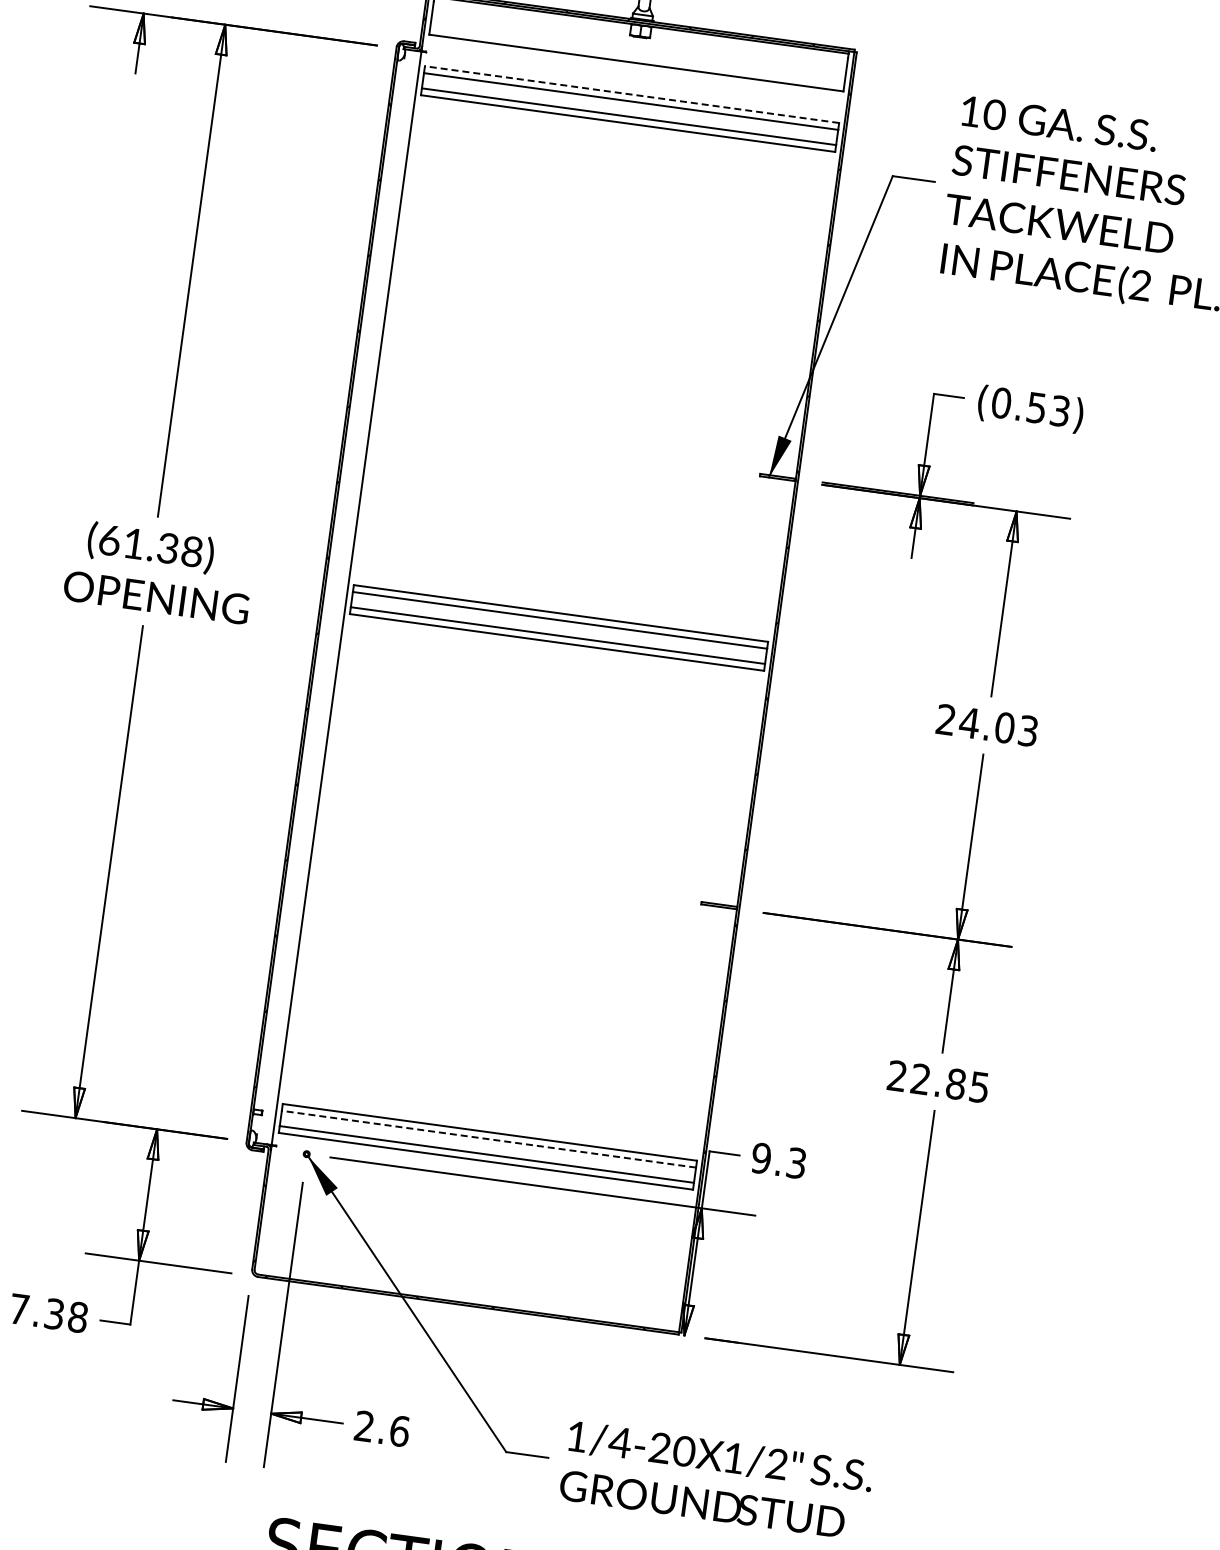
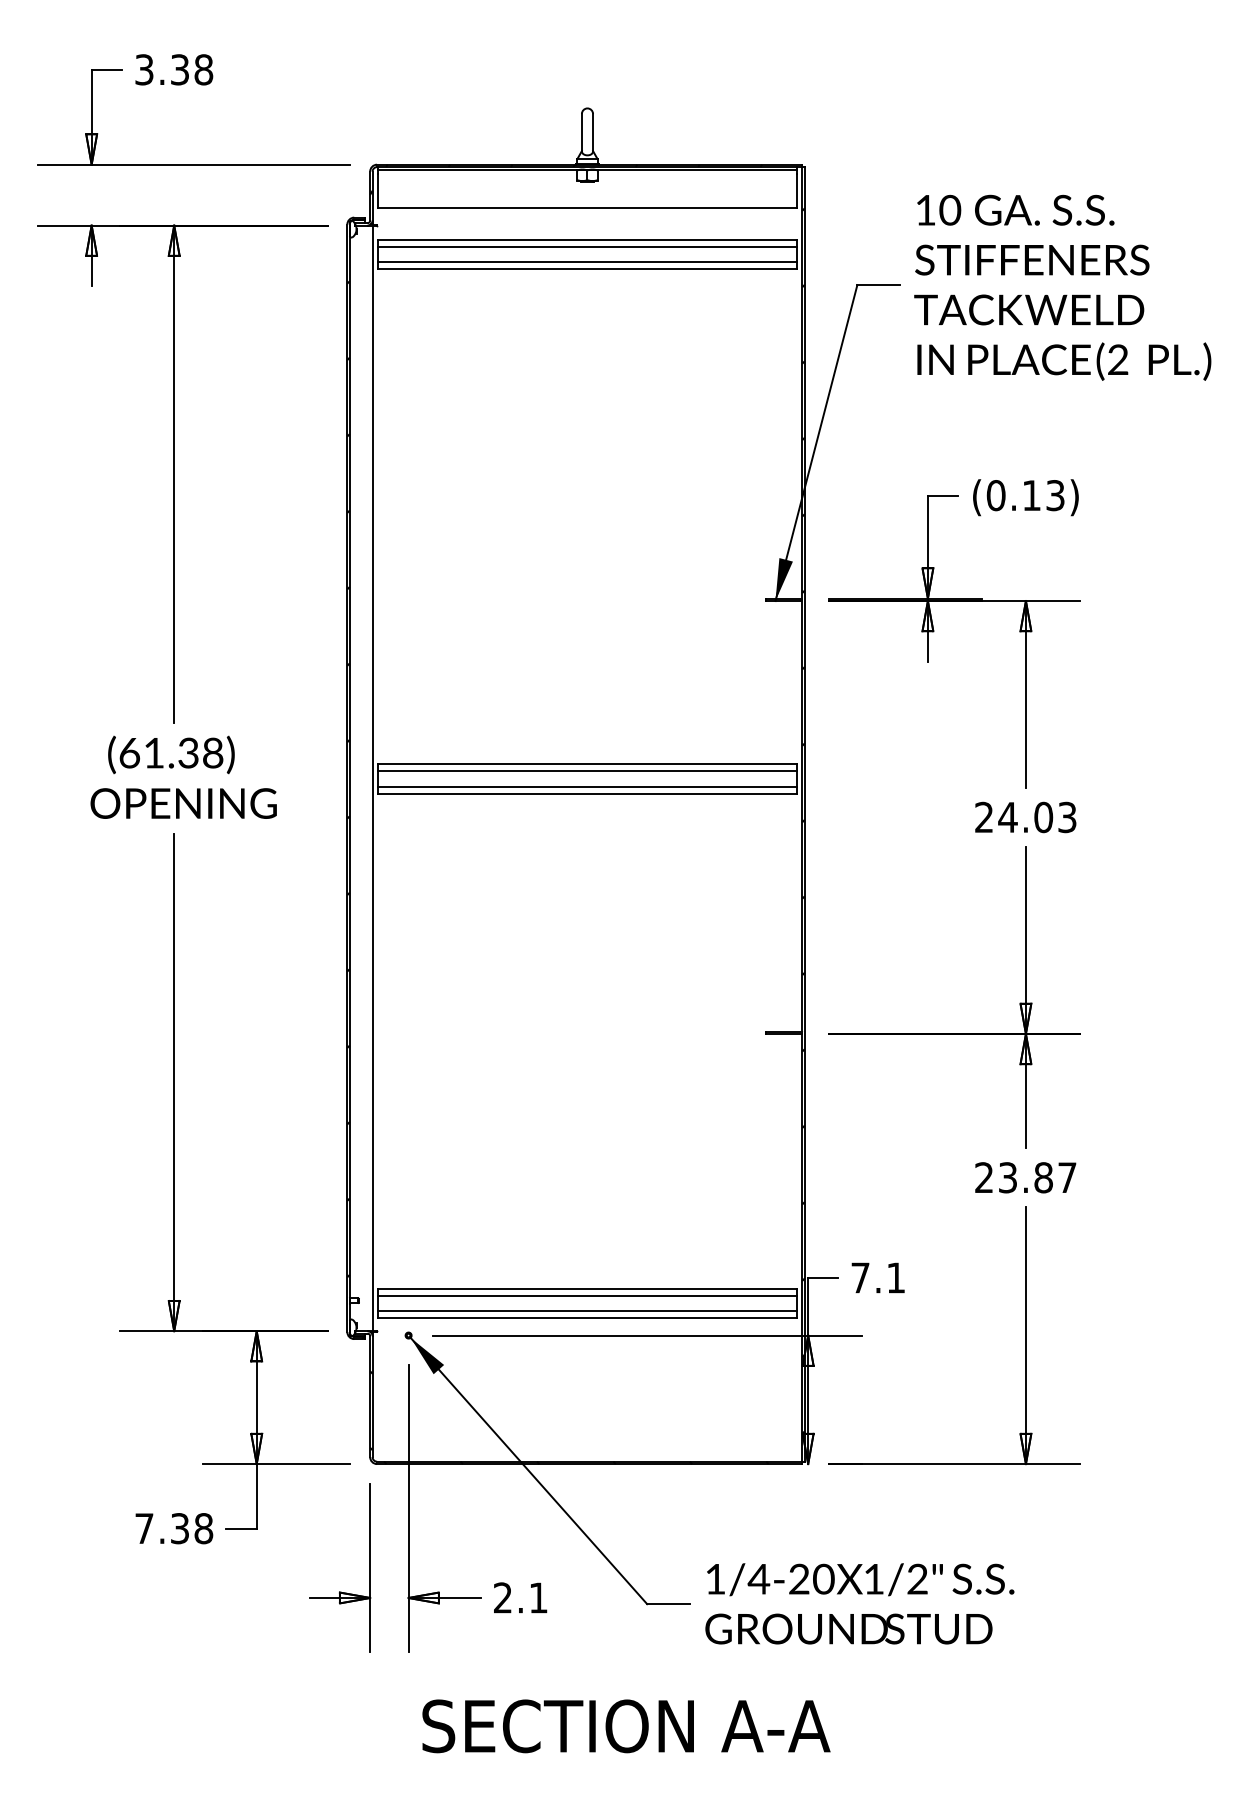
line: (631, 94) -> (586, 239), dashed -> solid
text: (1036, 407) -> (1031, 495), (0.53) -> (0.13)
text: (950, 1083) -> (1037, 1177), 22.85 -> 23.87
line: (488, 1138) -> (586, 1295), dashed -> solid
text: (779, 1160) -> (878, 1277), 9.3 -> 7.1
text: (399, 1430) -> (538, 1597), 2.6 -> 2.1

